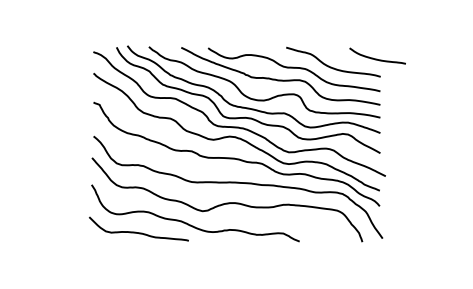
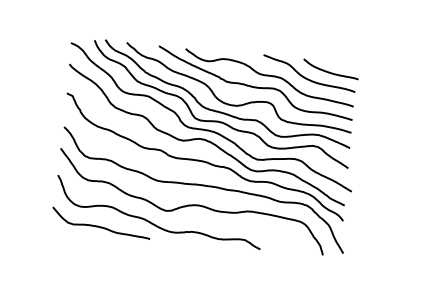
curve: (377, 58) -> (330, 71), moved

